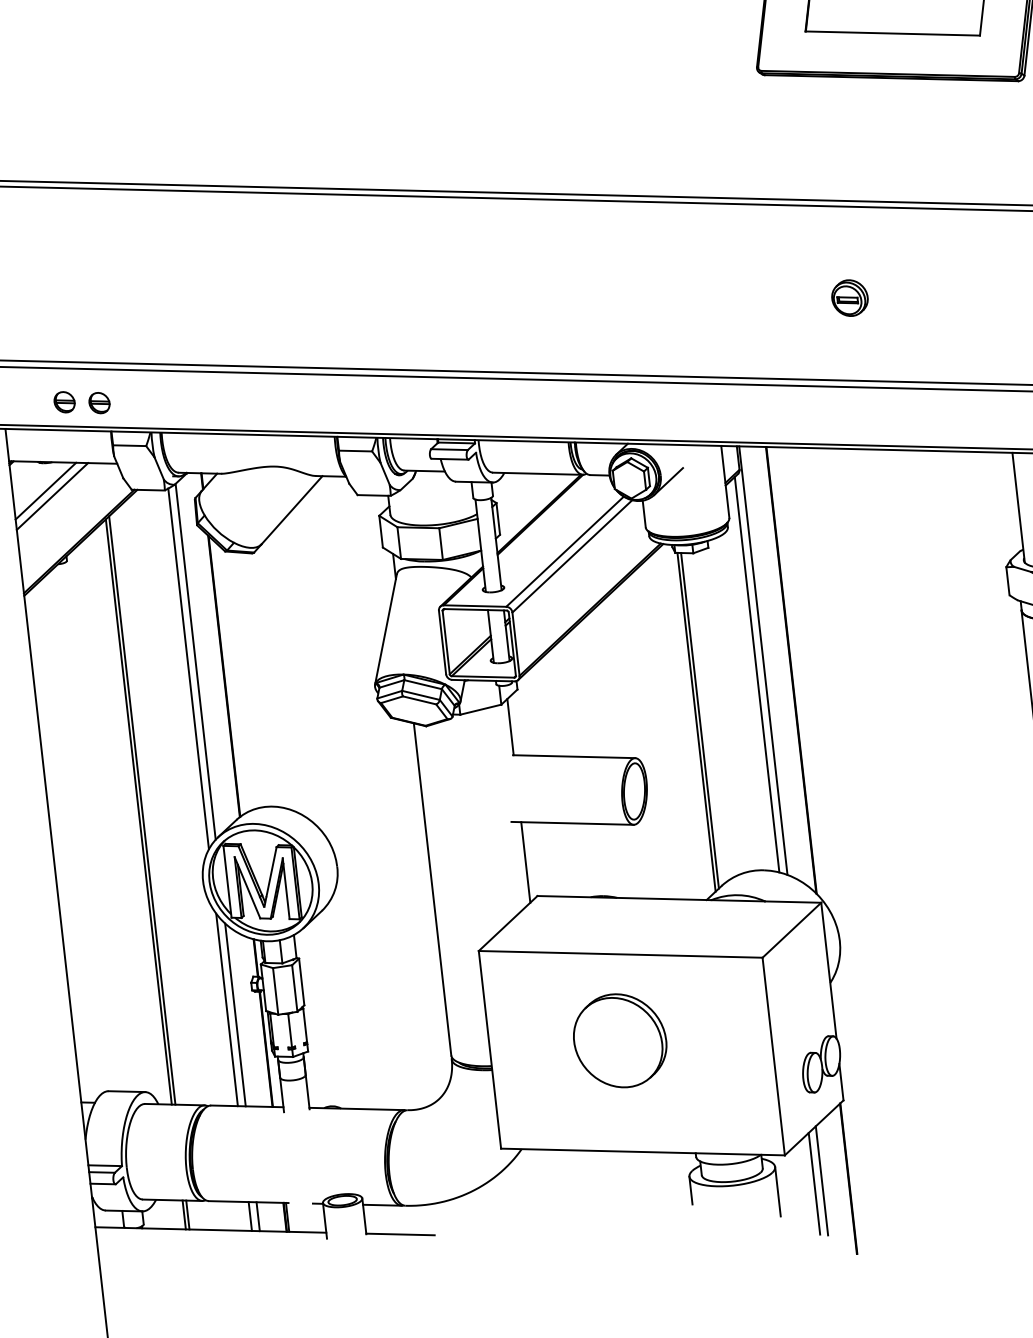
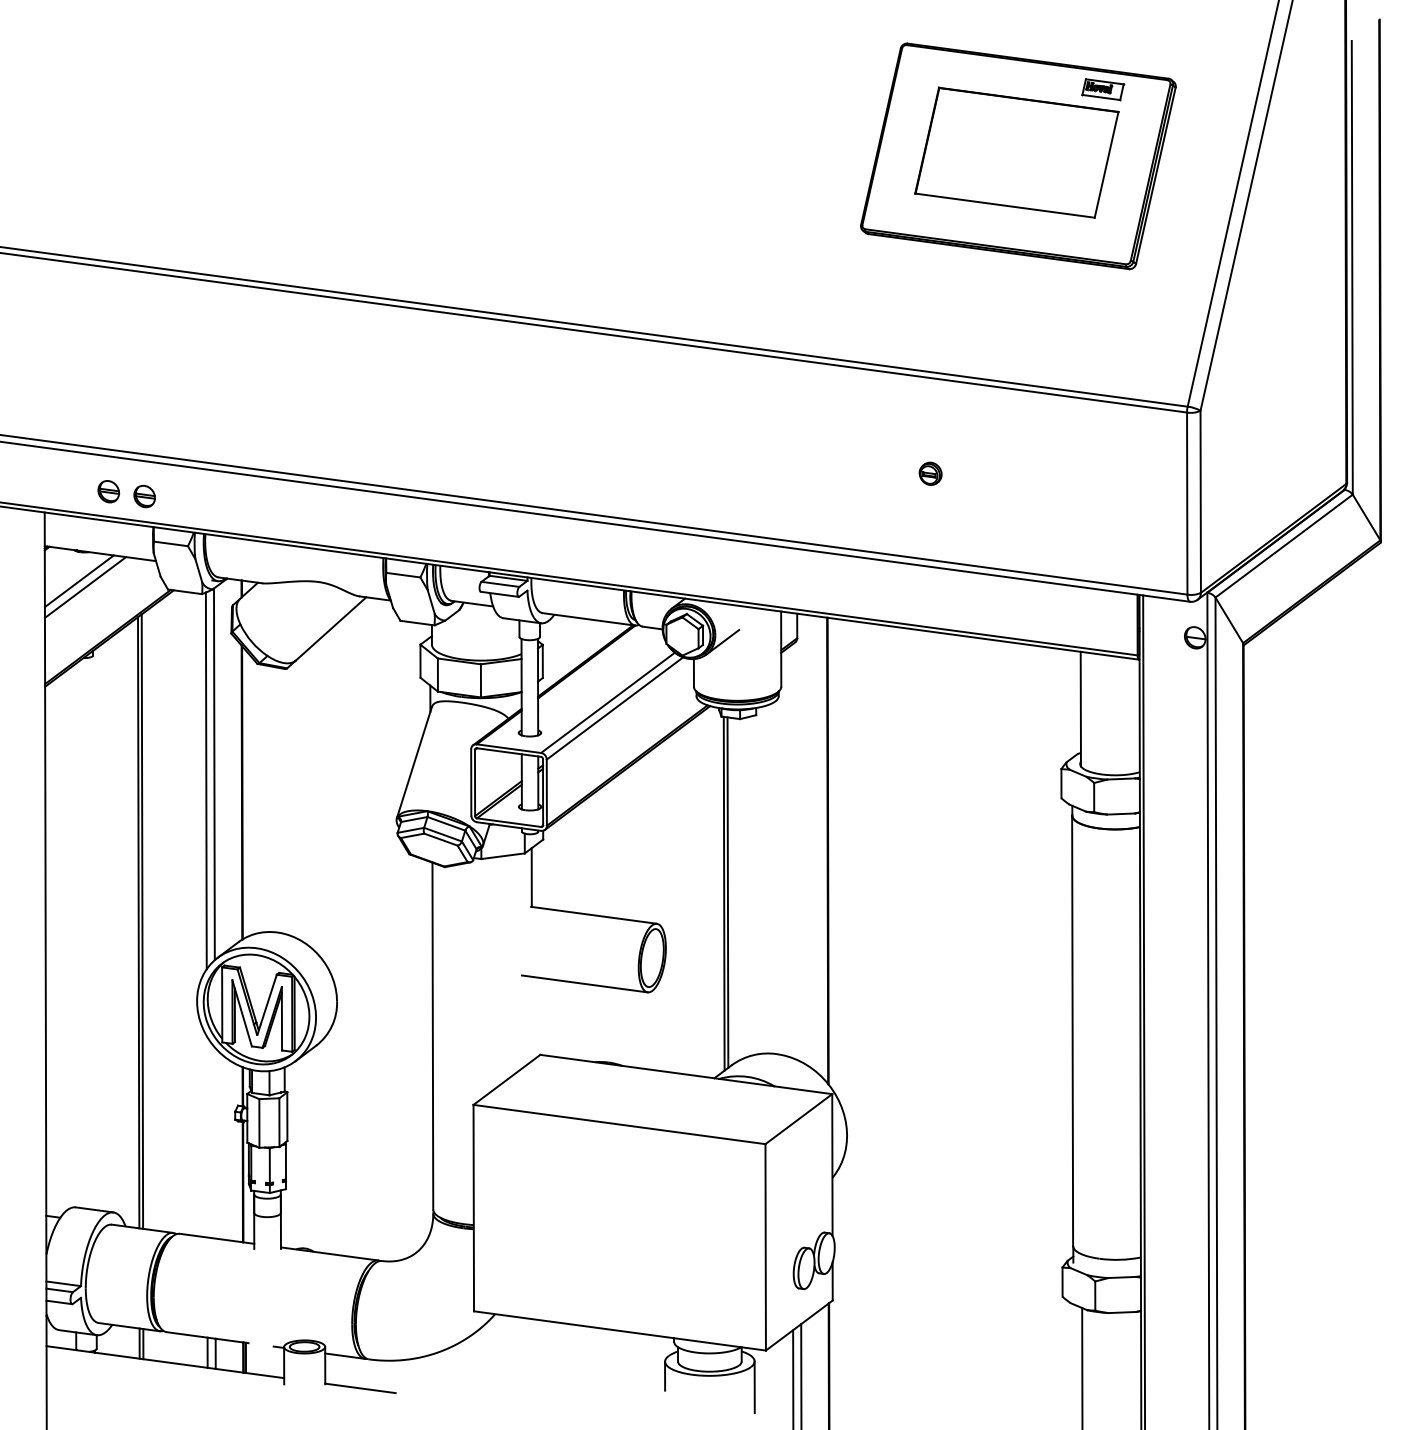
part: (849, 297) -> (930, 473), size x0.6
line: (762, 660) -> (799, 837), removed
line: (756, 674) -> (791, 851), removed
line: (525, 862) -> (531, 1018), removed
line: (226, 1009) -> (206, 1136), removed
line: (235, 1014) -> (215, 1142), removed
part: (619, 1040) -> (608, 1213), removed

